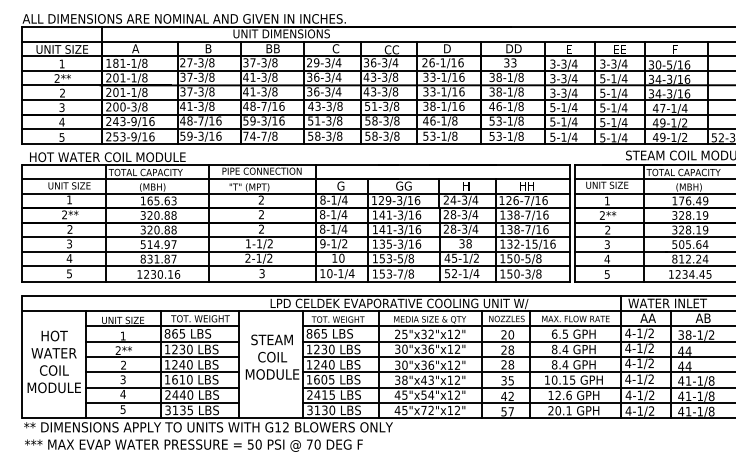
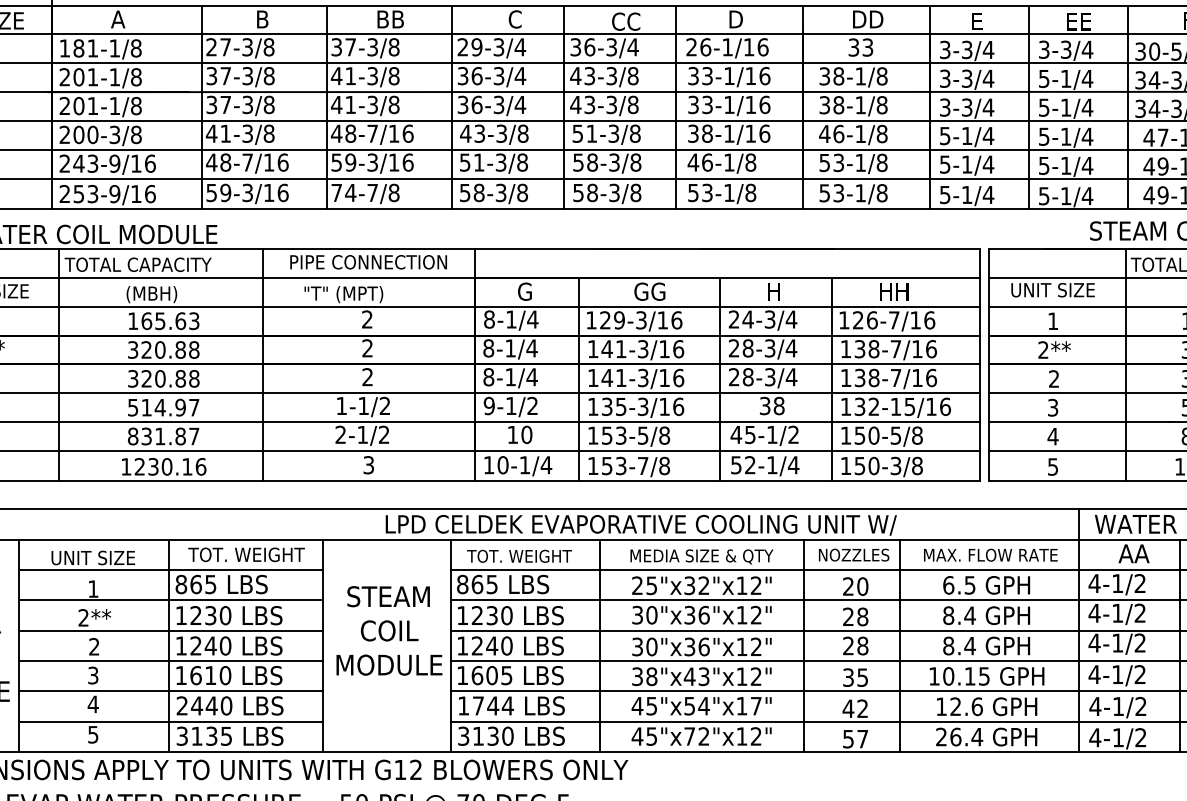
text: (321, 394) -> (486, 704), 2415 -> 1744
text: (457, 394) -> (756, 704), 45"x54"x12" -> 45"x54"x17"
text: (563, 410) -> (966, 736), 20.1 -> 26.4

